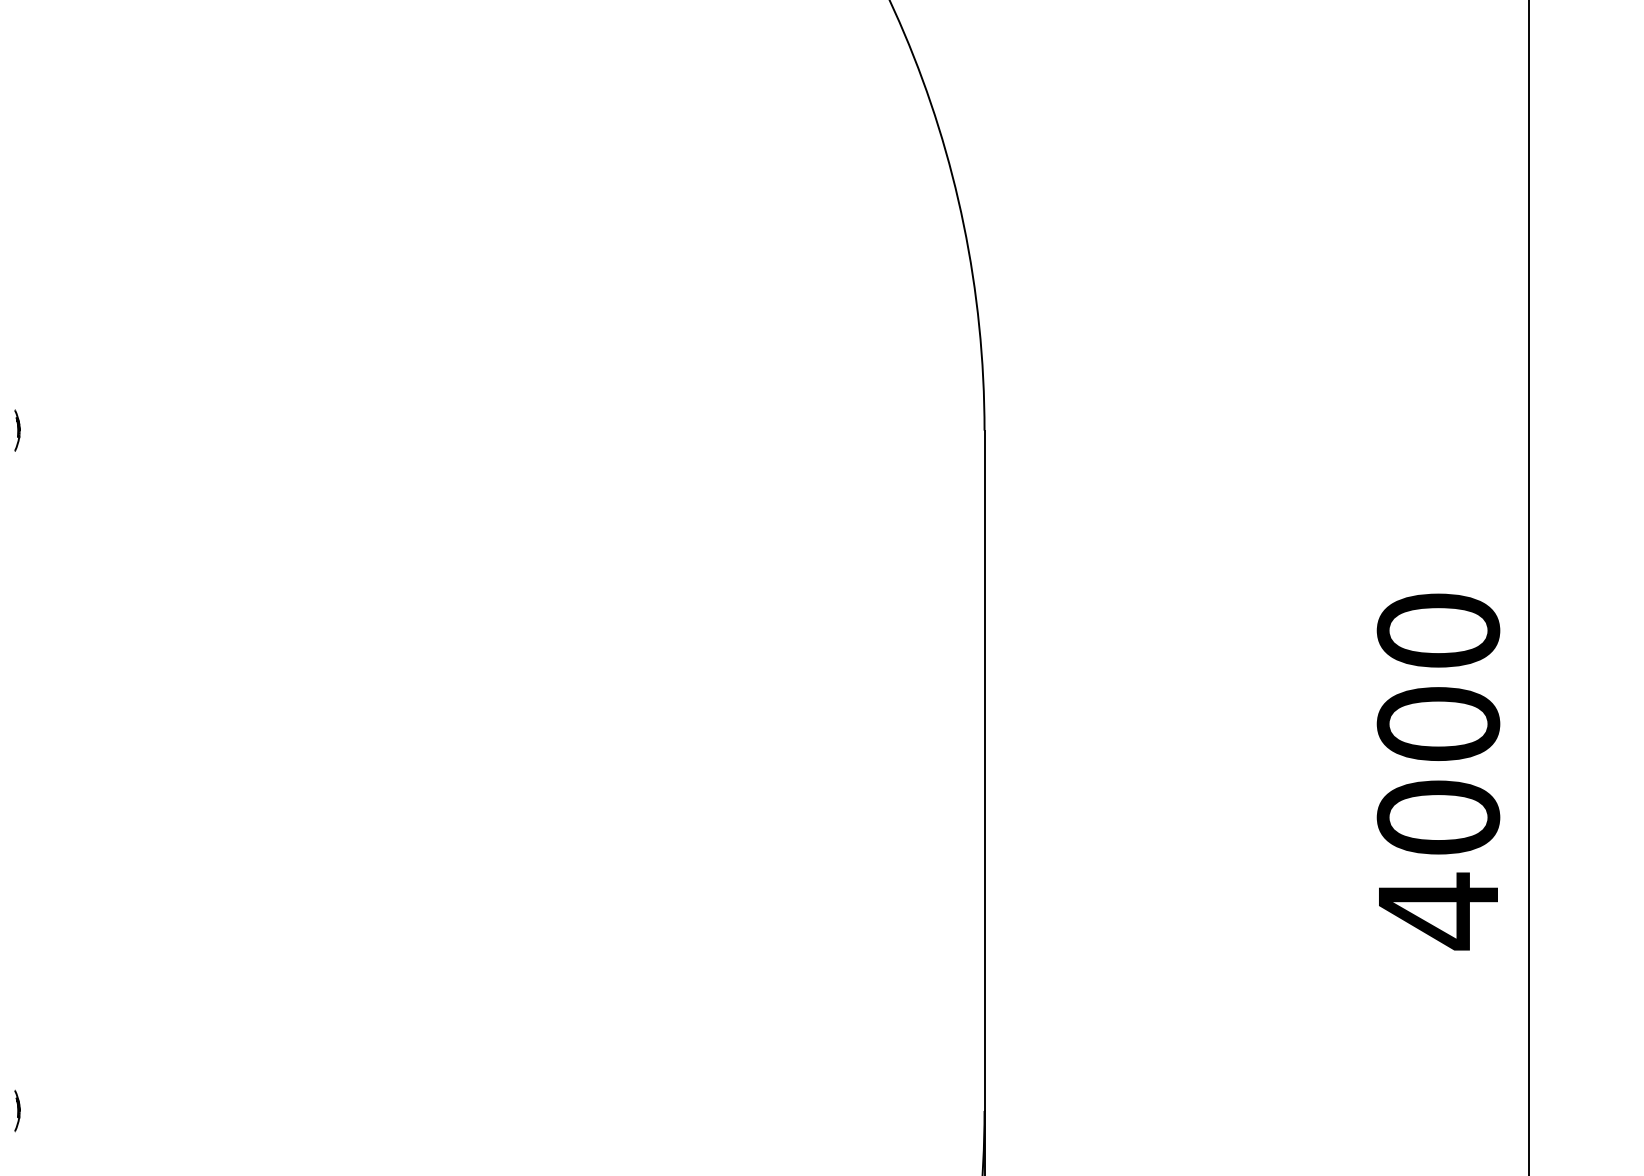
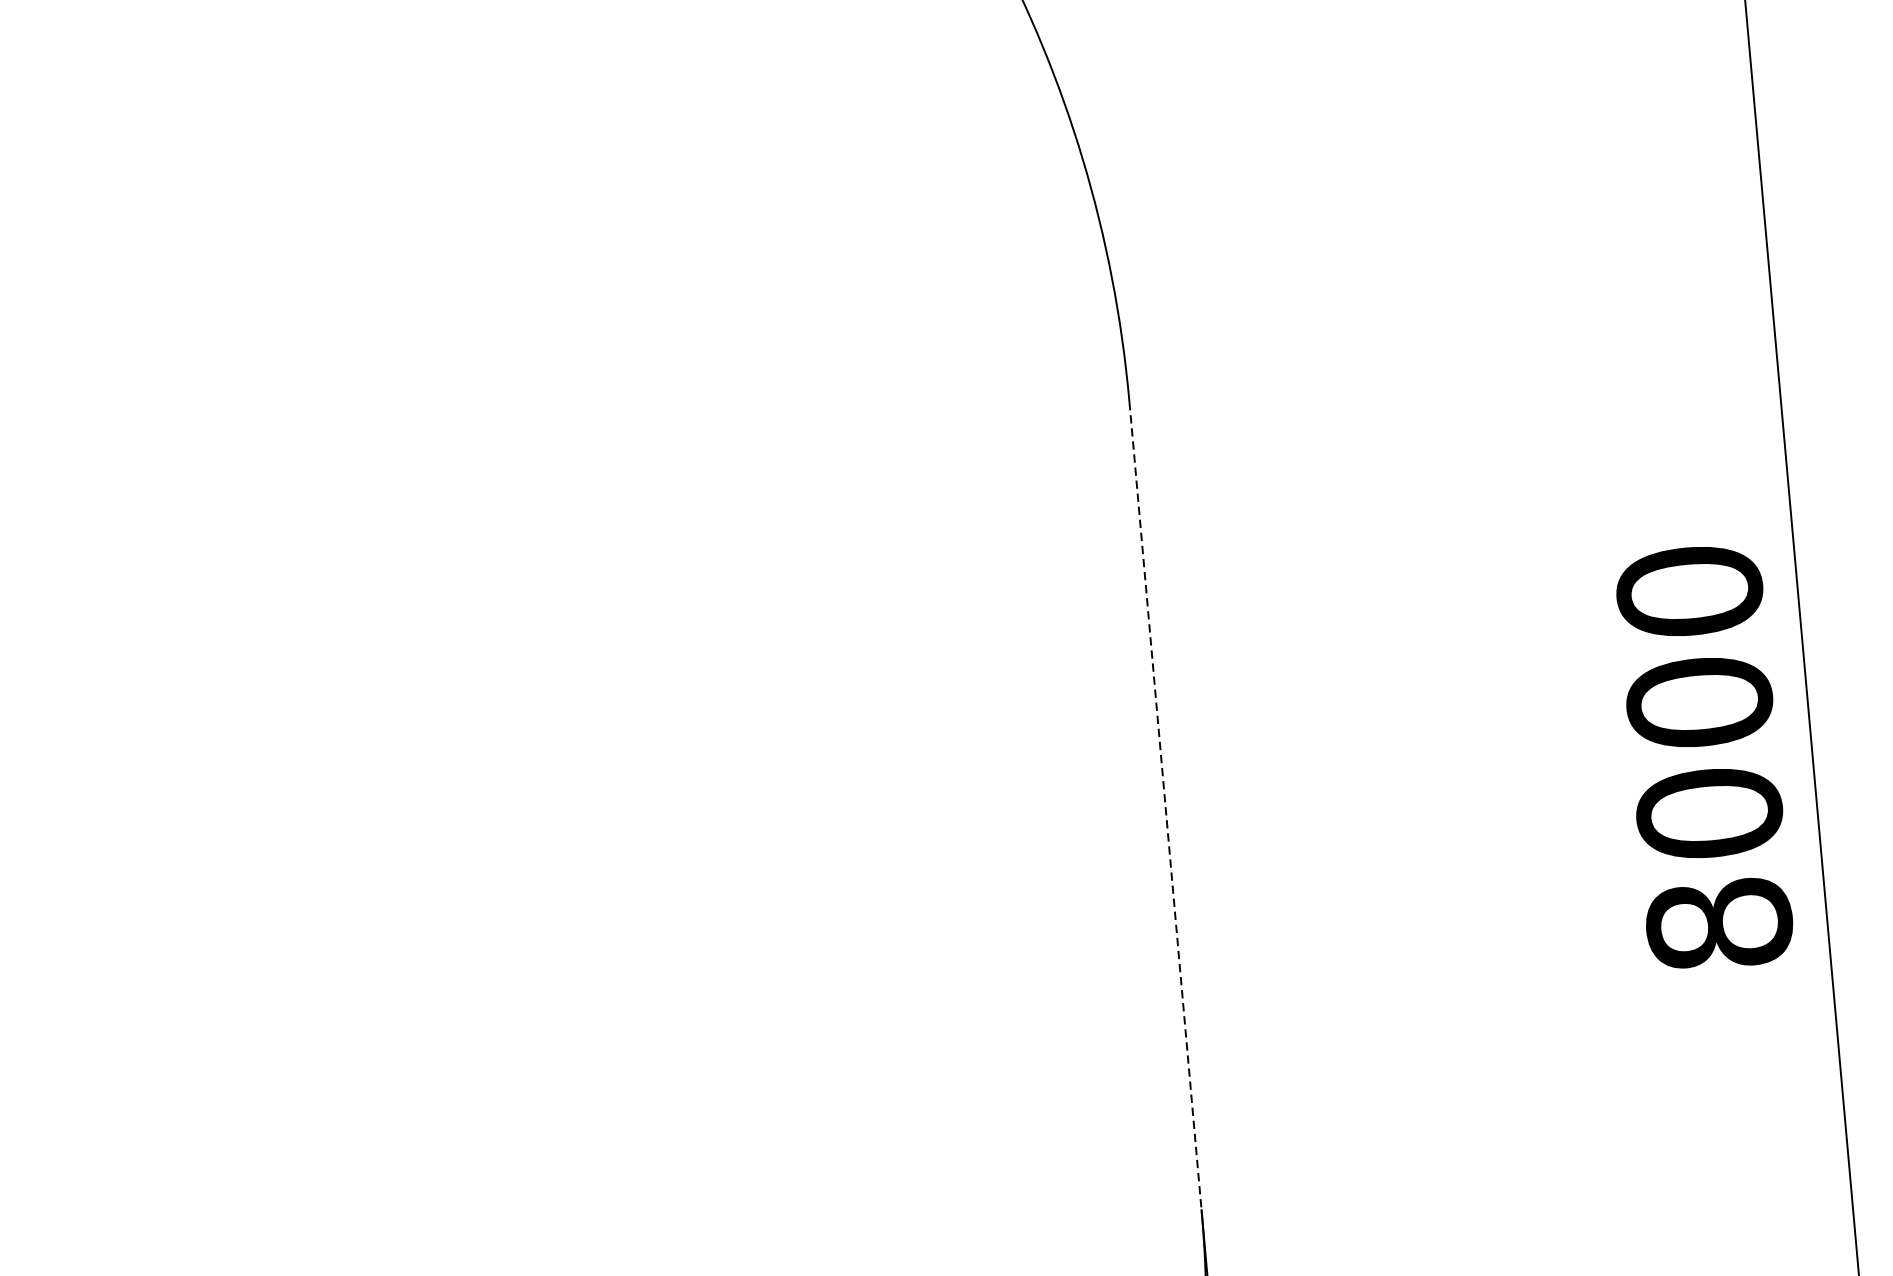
line: (984, 771) -> (1165, 806), solid -> dashed
text: (1438, 911) -> (1719, 925), 4000 -> 8000

